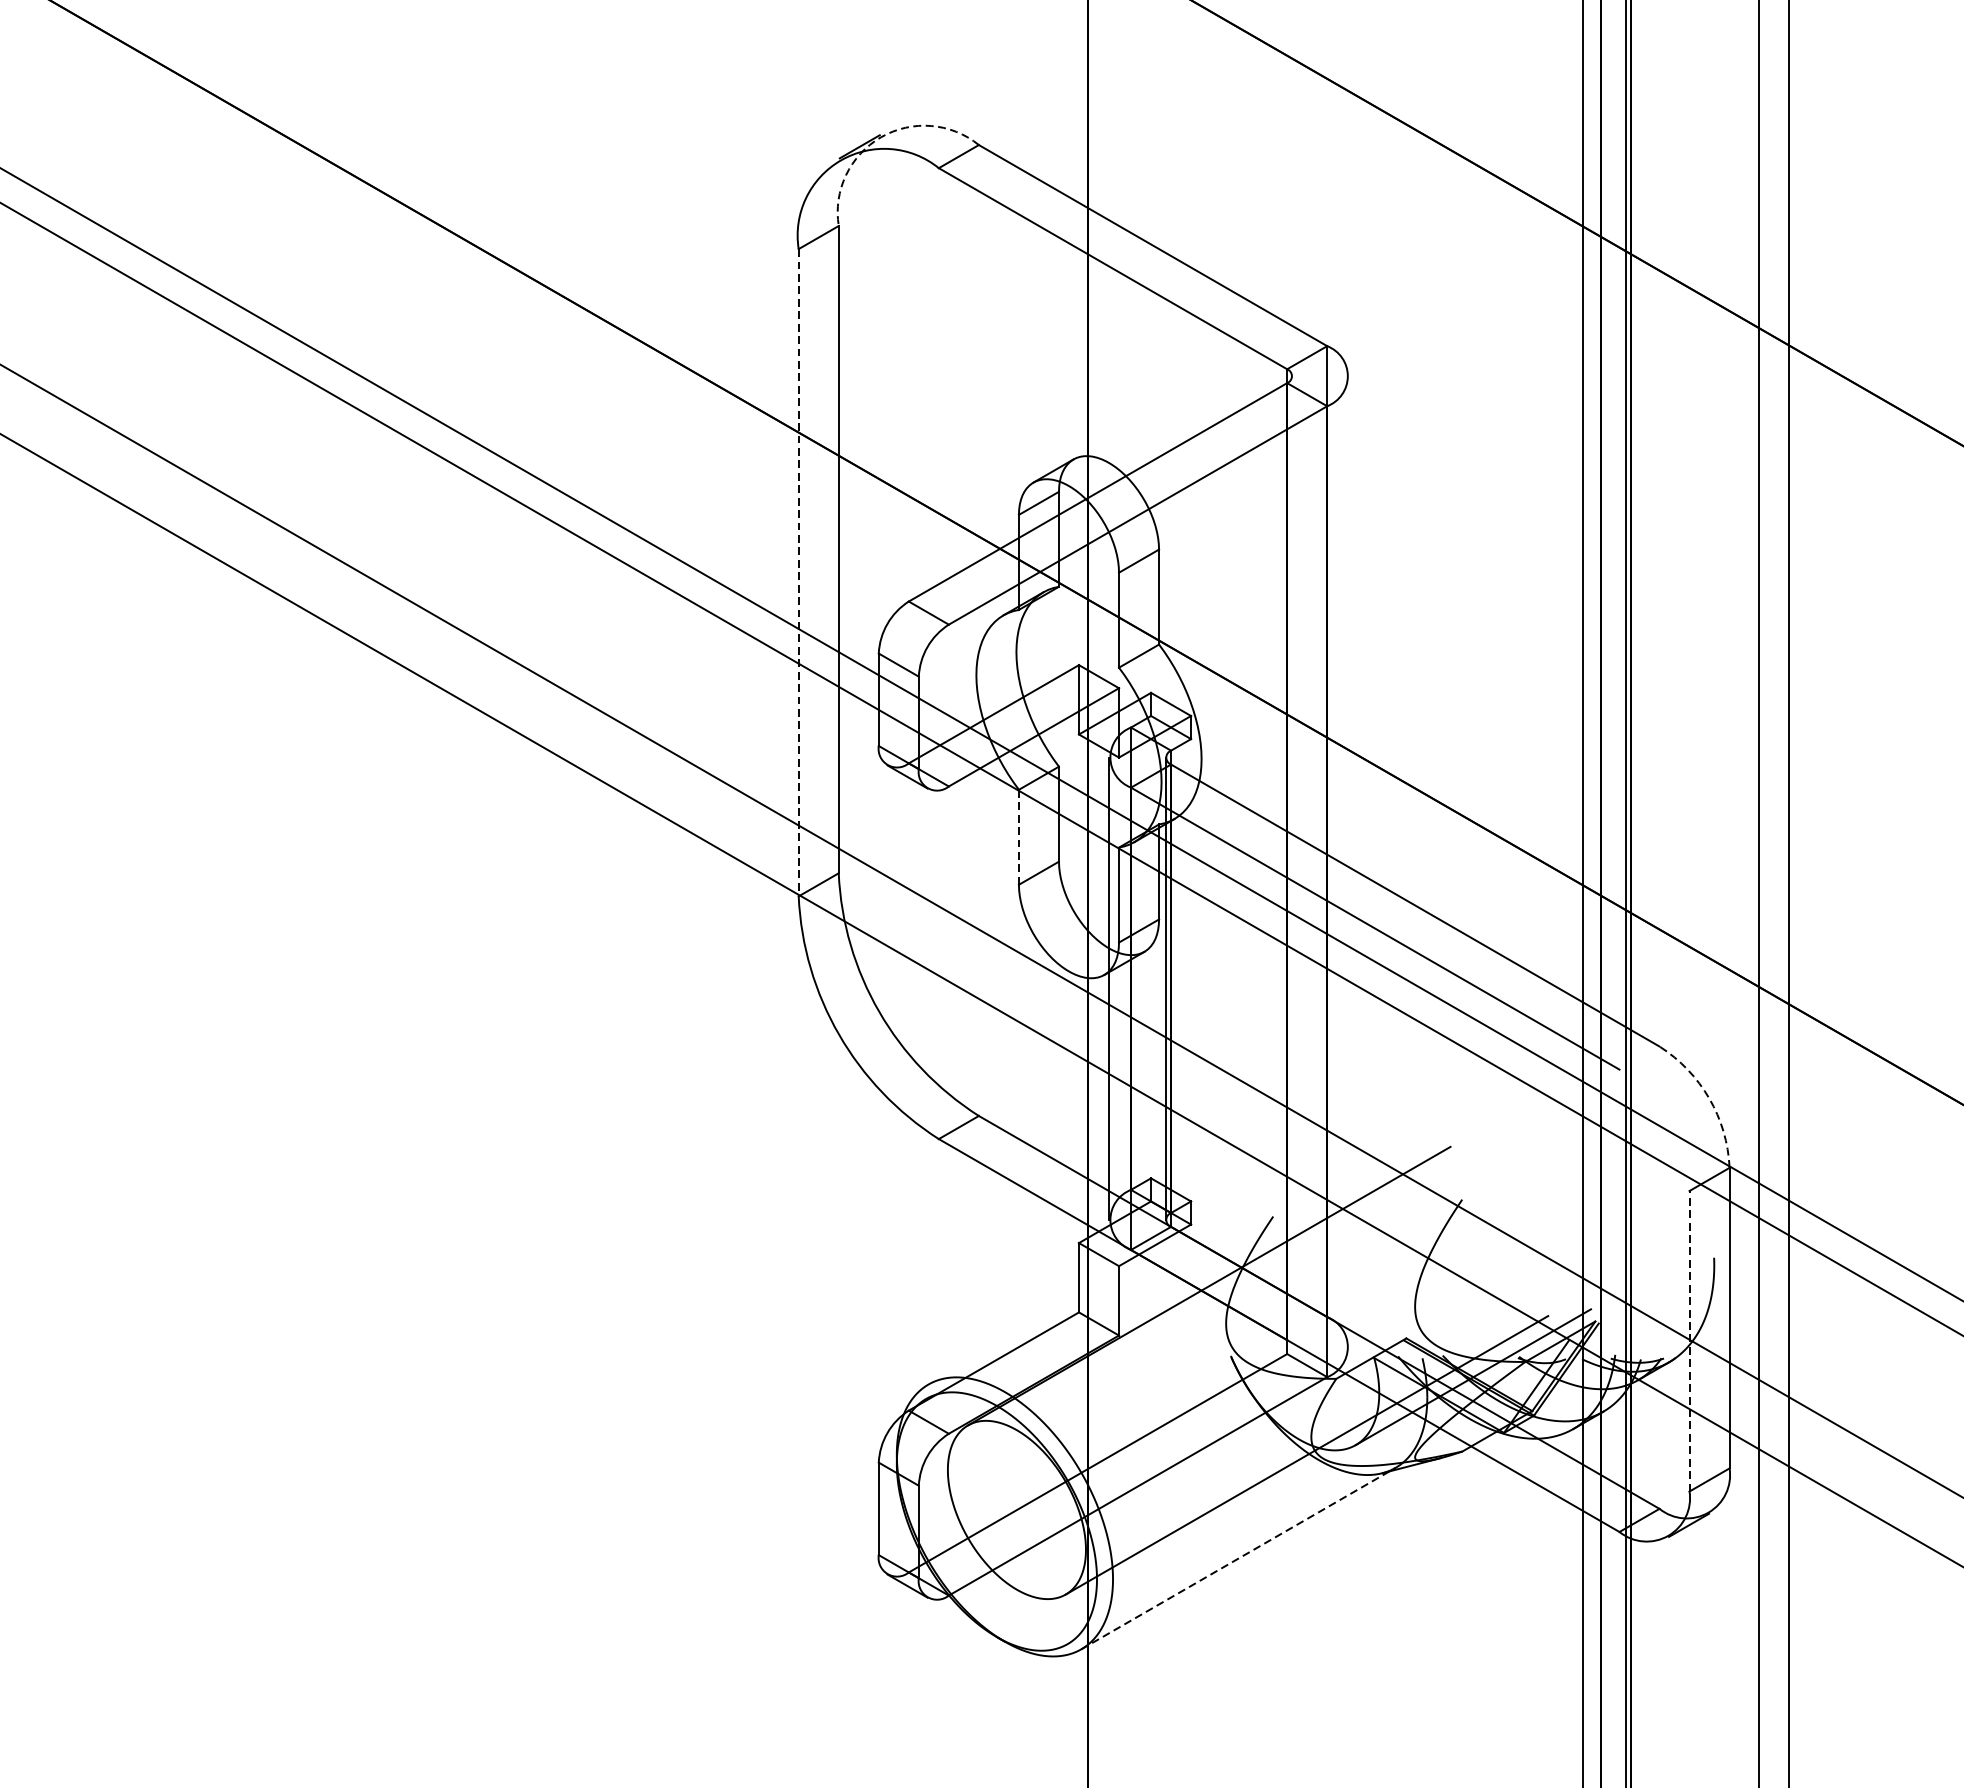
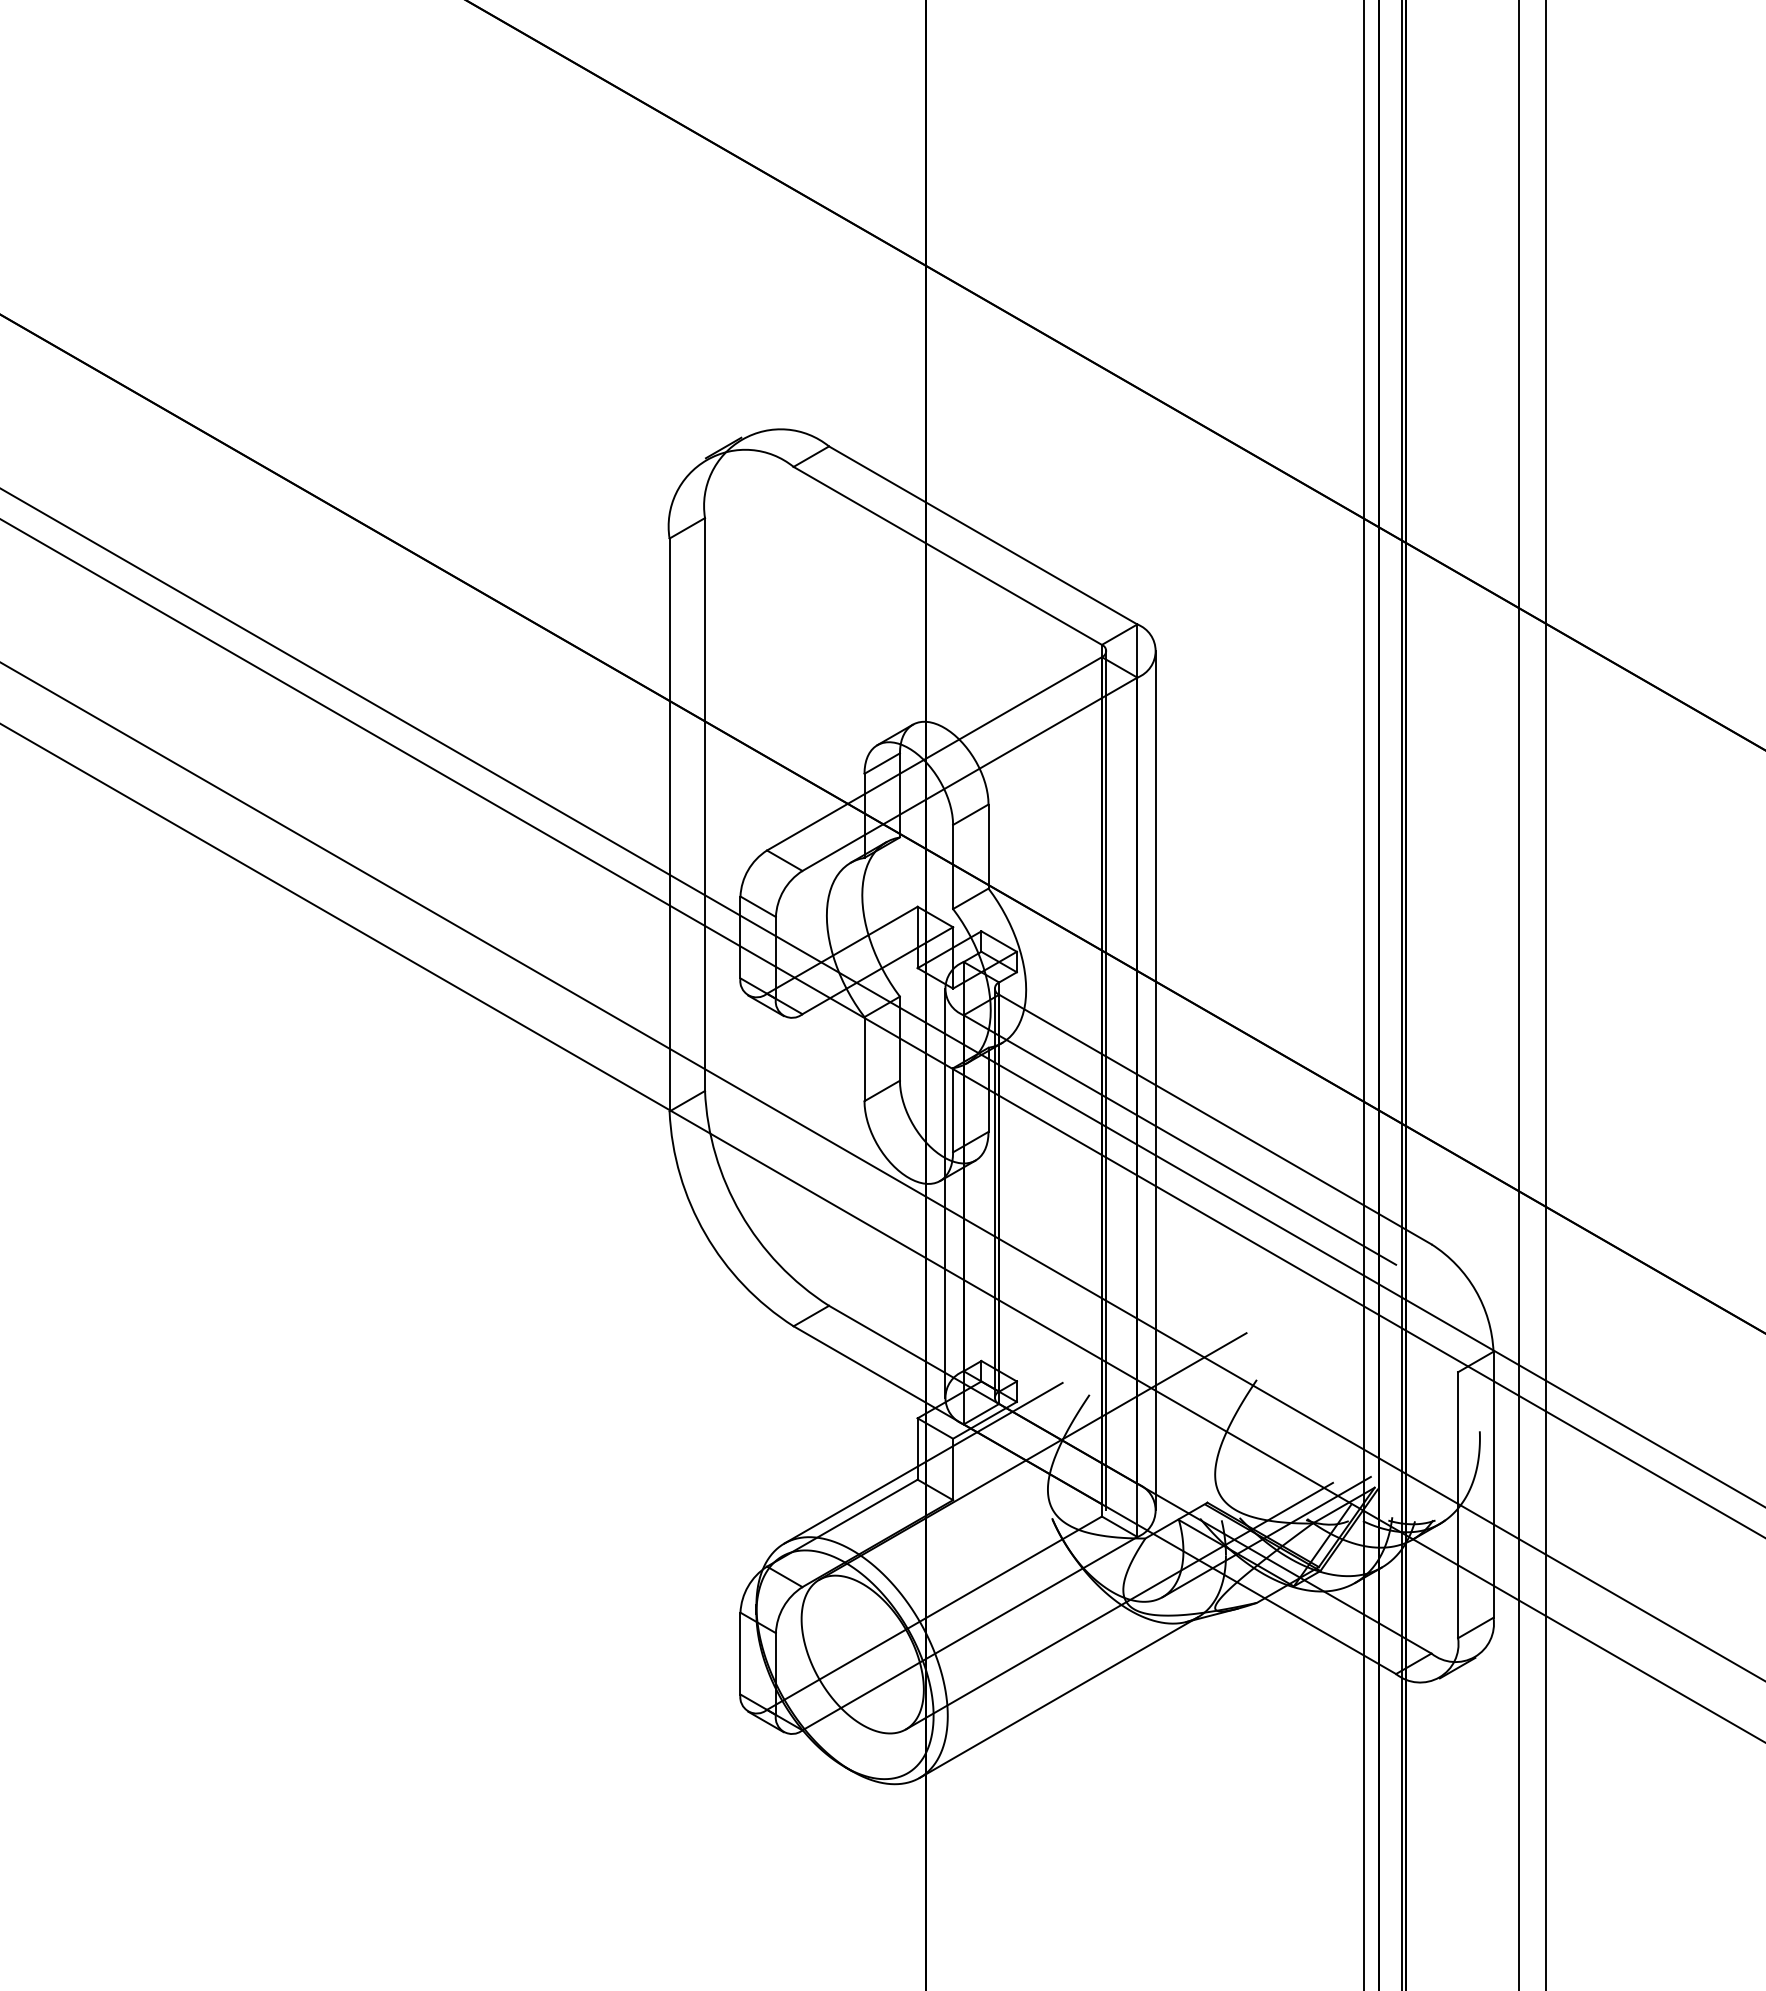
arc: (881, 137) -> (742, 439), dashed -> solid
line: (798, 573) -> (669, 825), dashed -> solid
line: (1018, 837) -> (864, 1059), dashed -> solid
line: (1292, 861) -> (1106, 1080), added
line: (1348, 861) -> (1156, 1080), added
arc: (1709, 1098) -> (1475, 1290), dashed -> solid
line: (1085, 1292) -> (923, 1462), added
line: (1690, 1341) -> (1458, 1505), dashed -> solid
line: (1238, 1558) -> (1058, 1697), dashed -> solid

